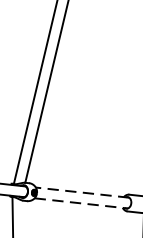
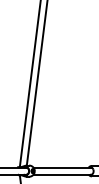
line: (82, 192) -> (62, 167), dashed -> solid
line: (82, 203) -> (63, 174), dashed -> solid

